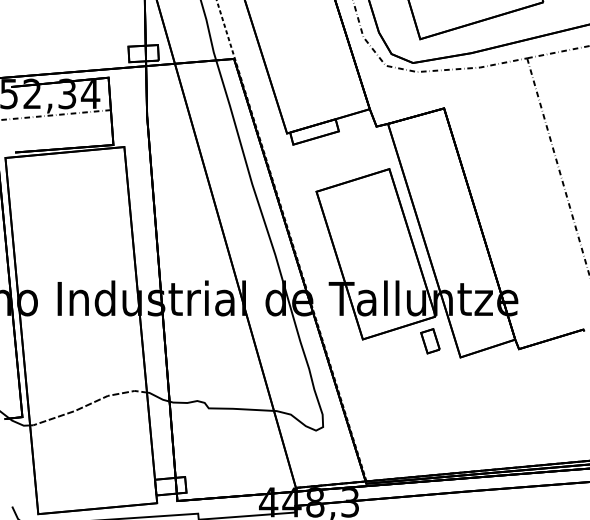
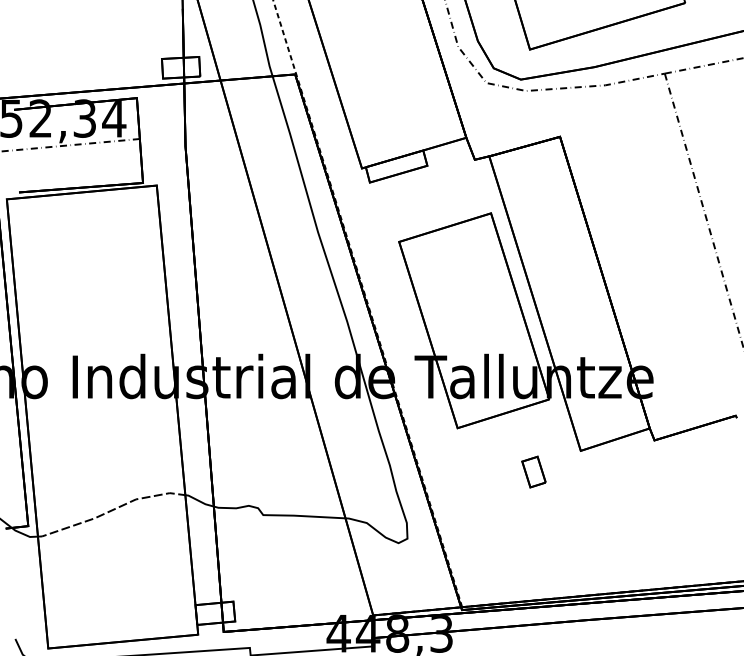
part: (430, 341) -> (534, 472), moved

